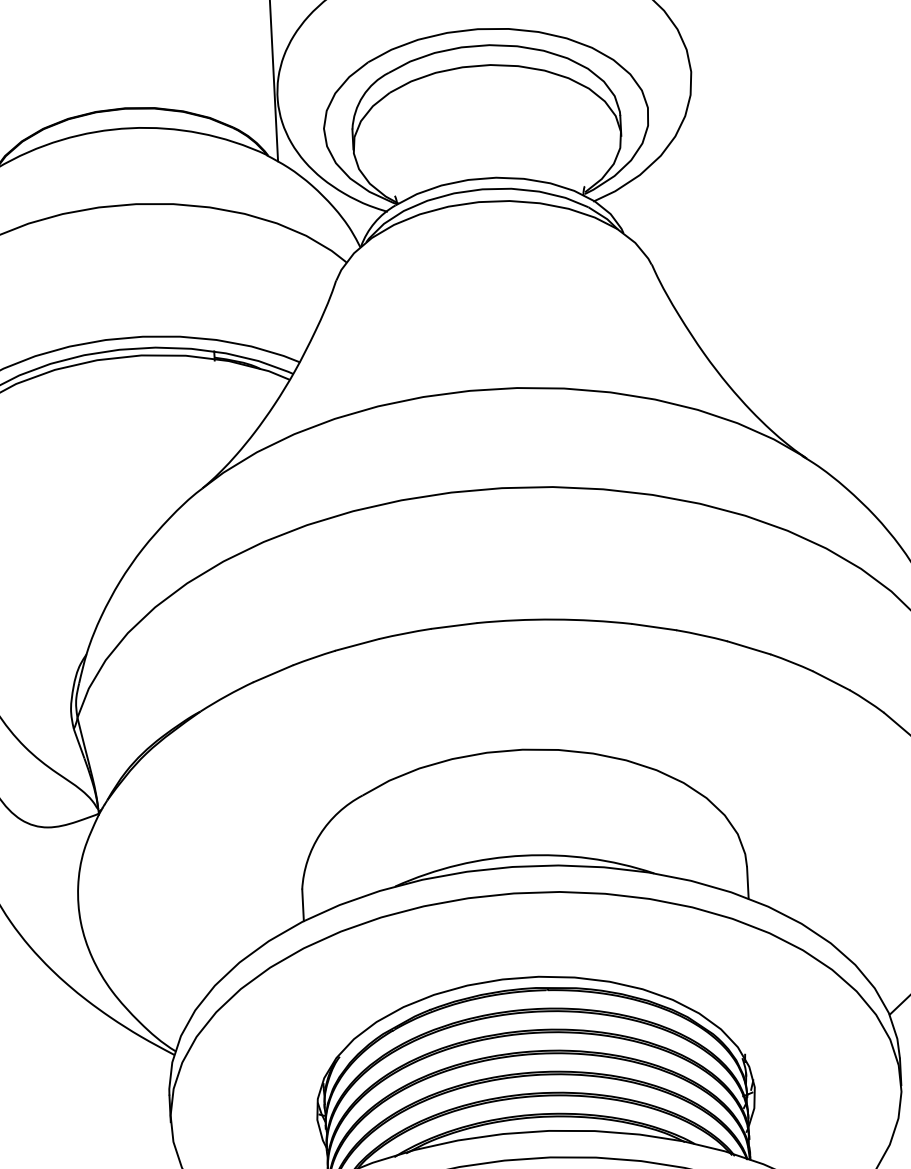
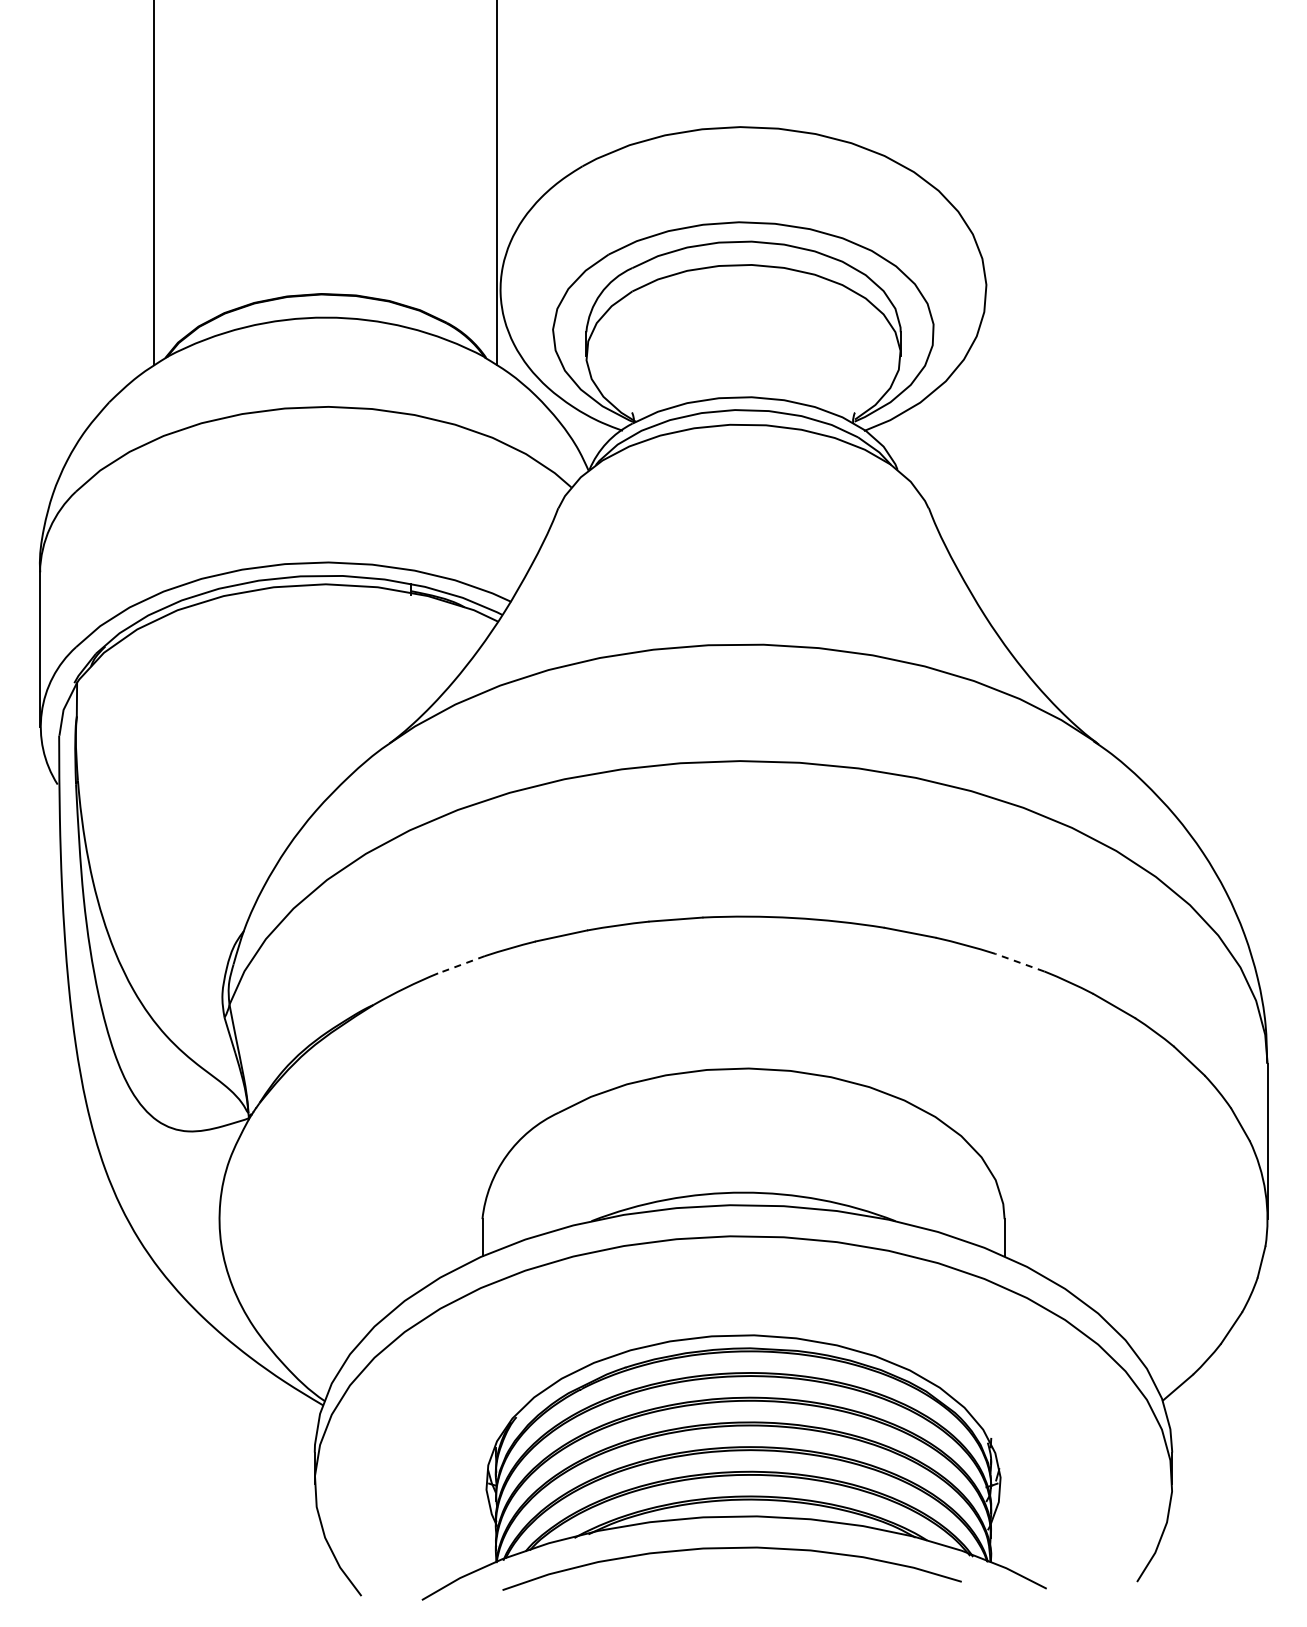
line: (748, 647) -> (1019, 962), solid -> dashed
line: (273, 673) -> (461, 964), solid -> dashed

